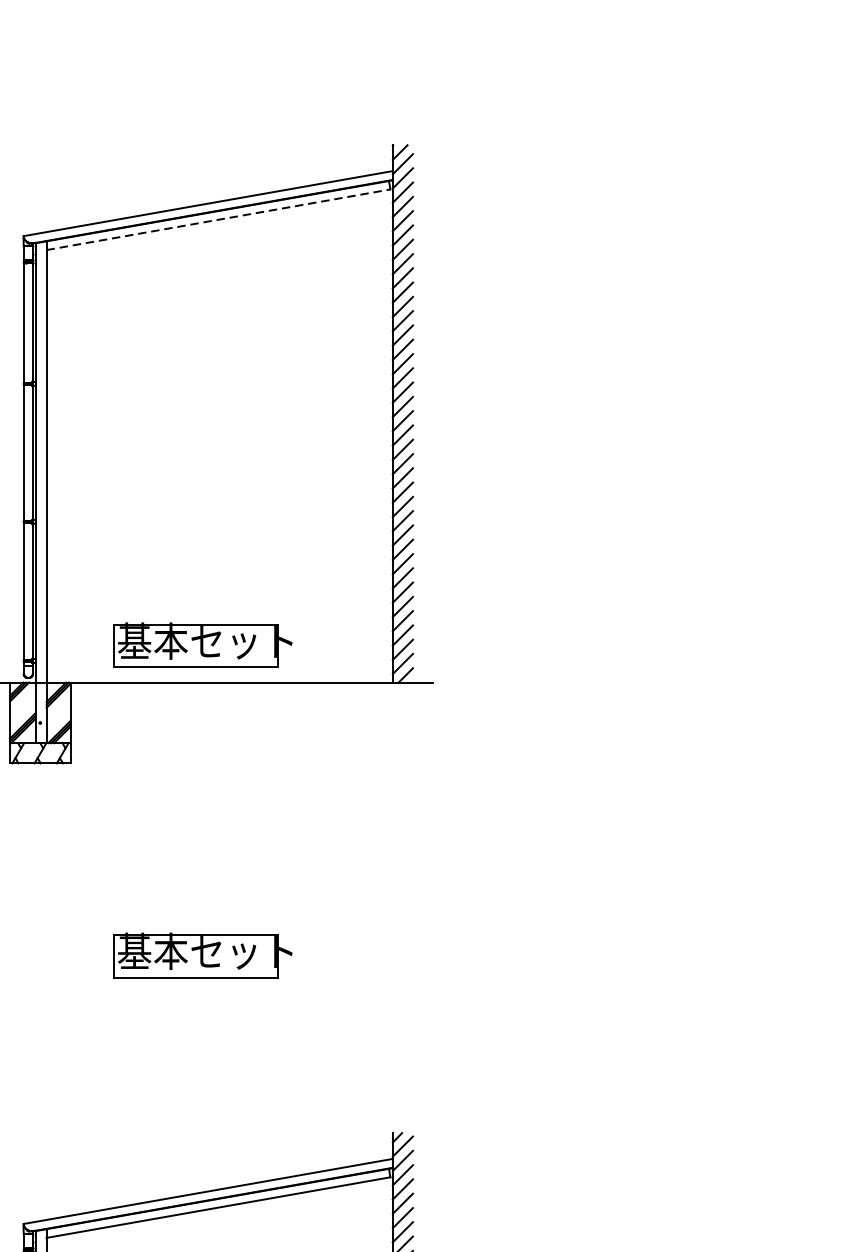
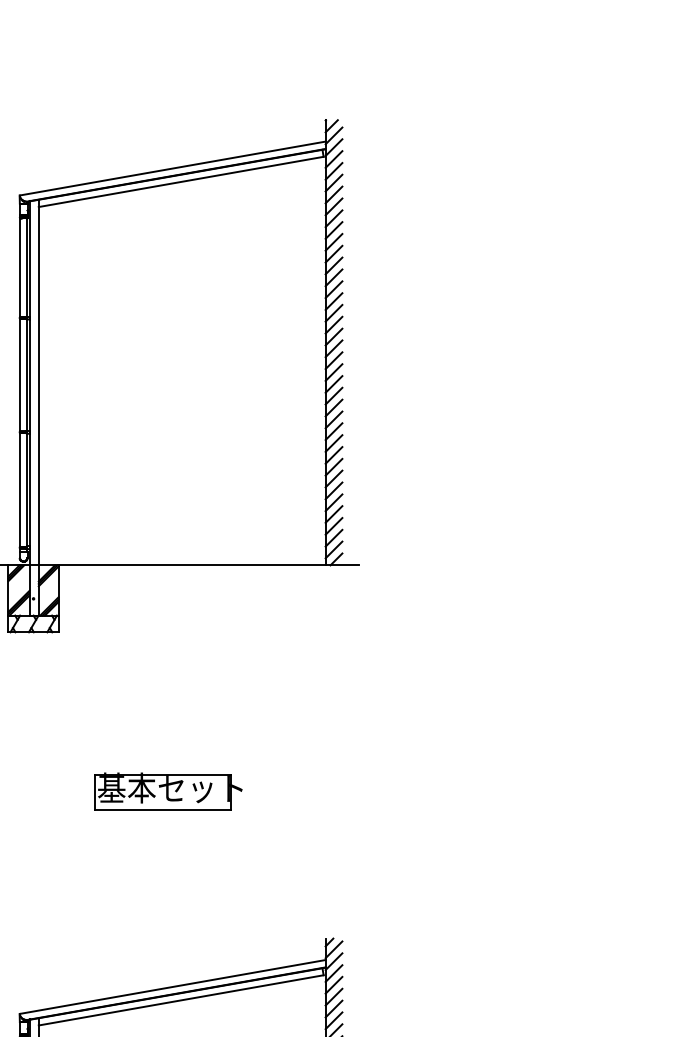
line: (218, 219) -> (181, 181), dashed -> solid
part: (203, 645) -> (168, 534), removed

